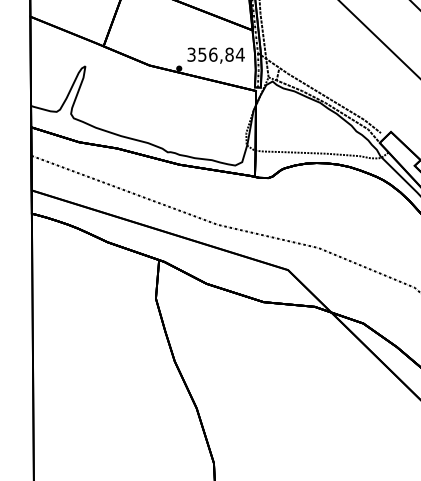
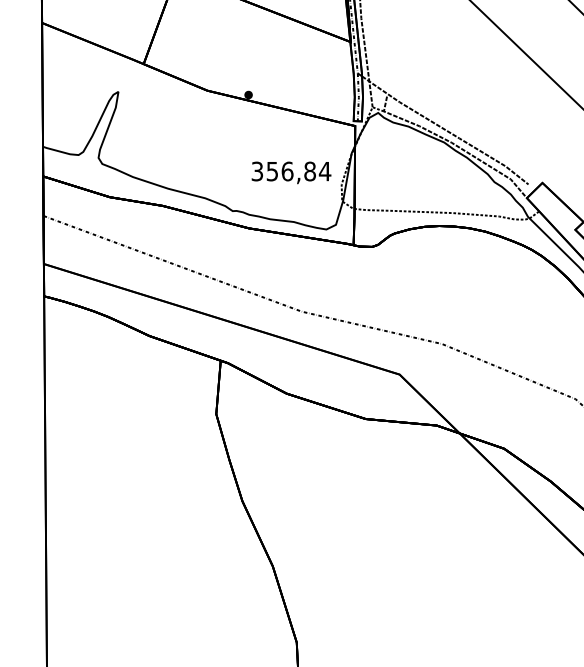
text: (215, 55) -> (290, 172), moved

